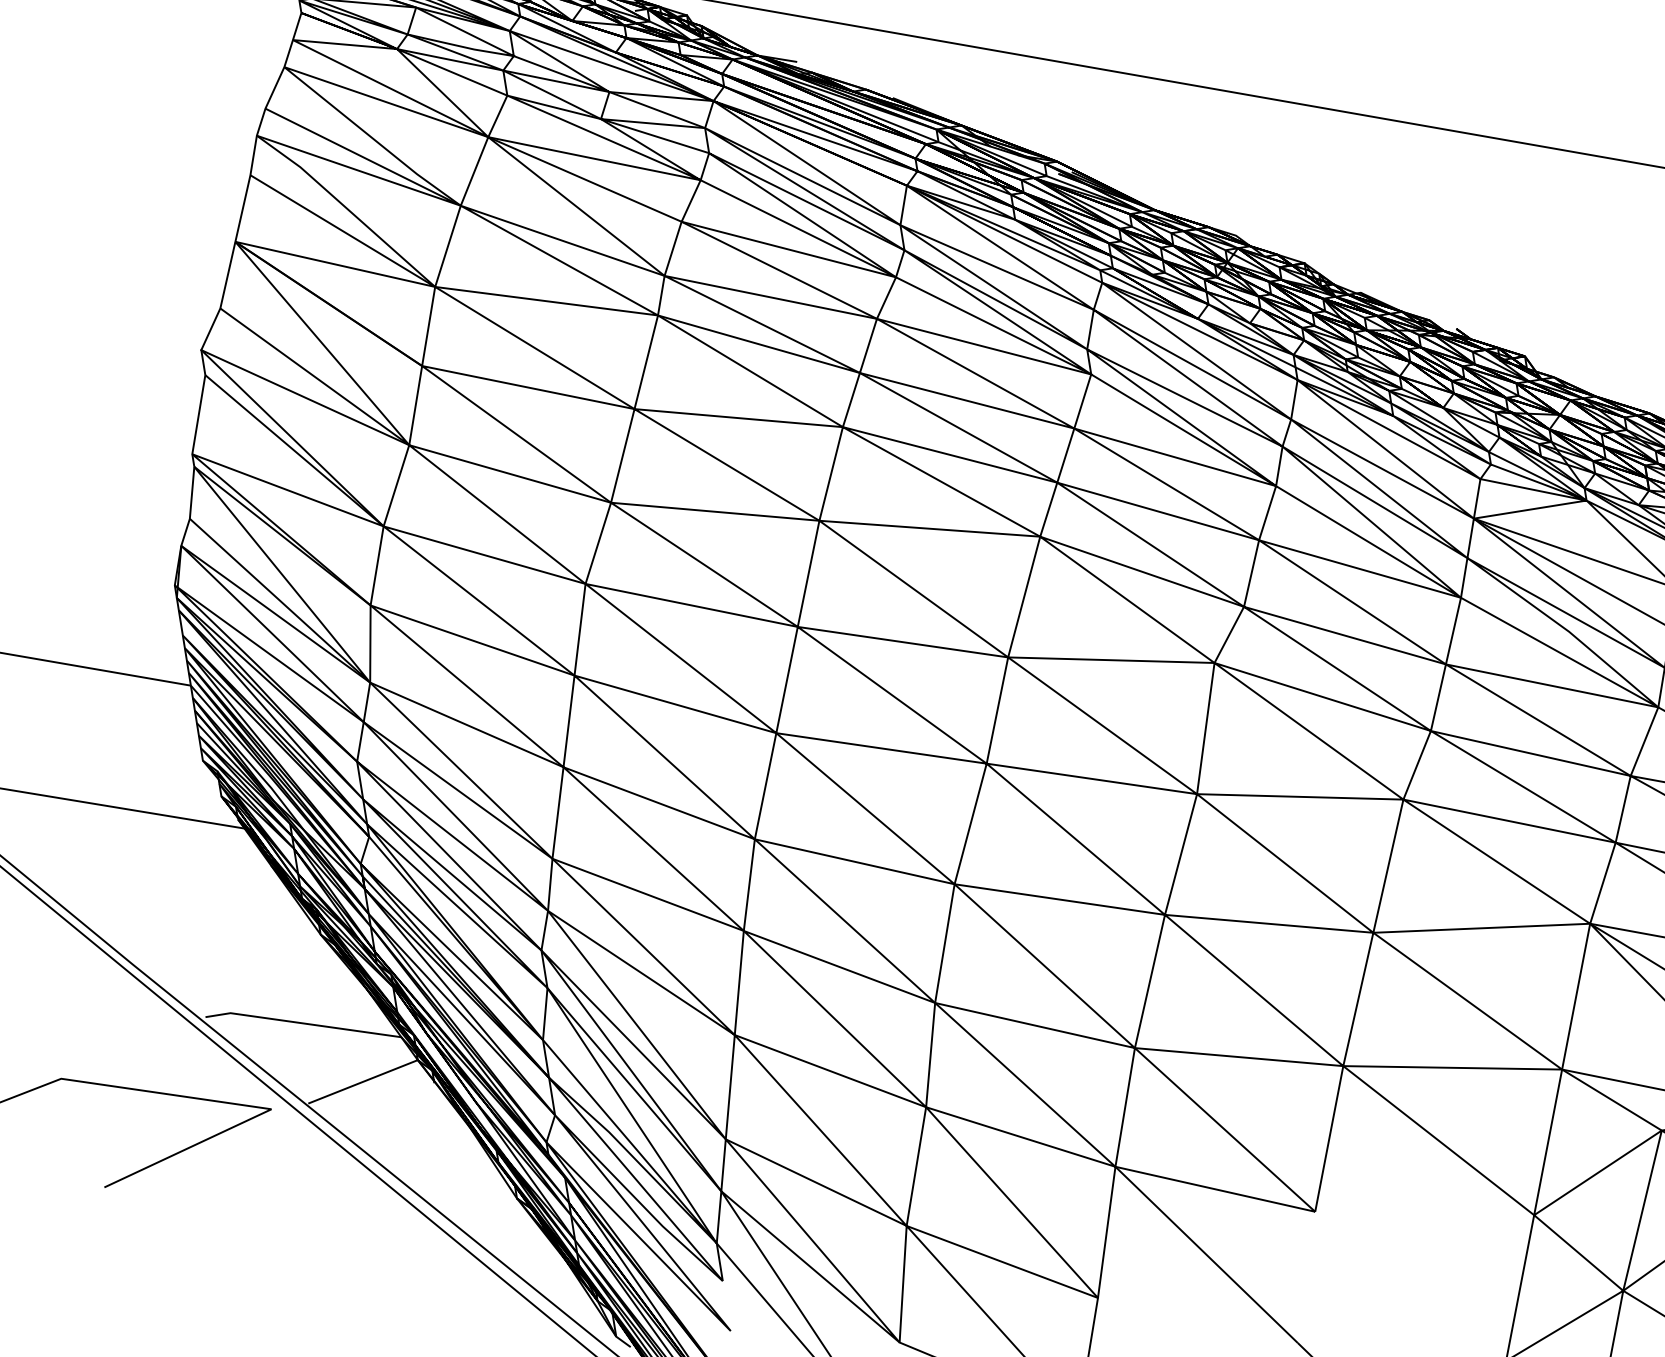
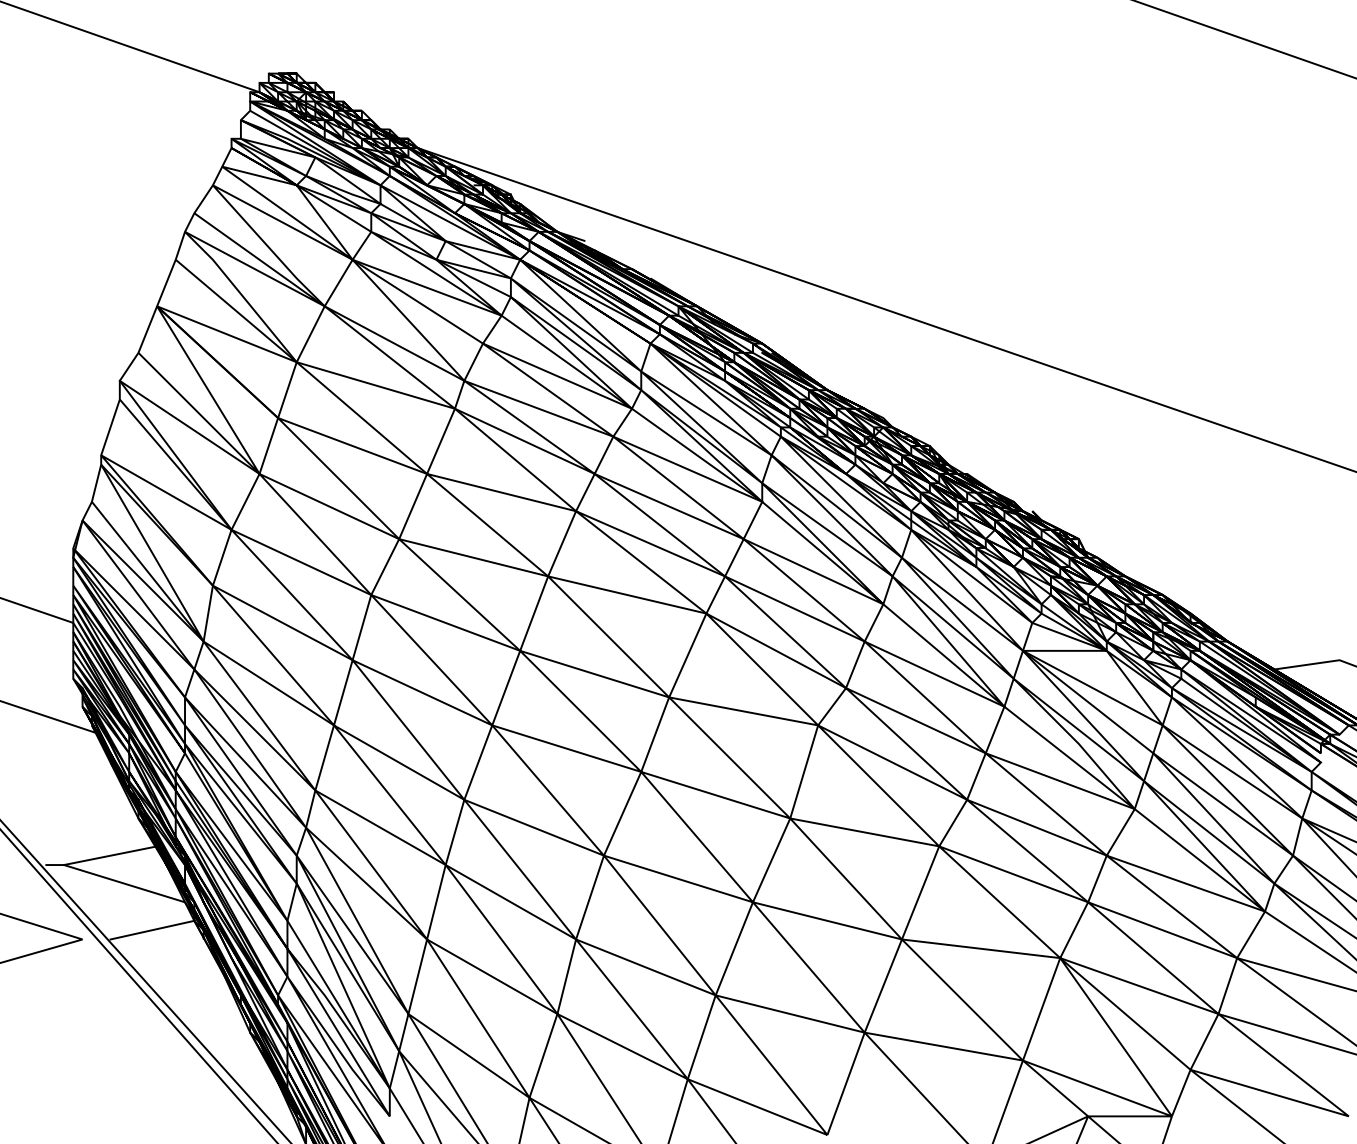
line: (291, 990) -> (110, 855), added

